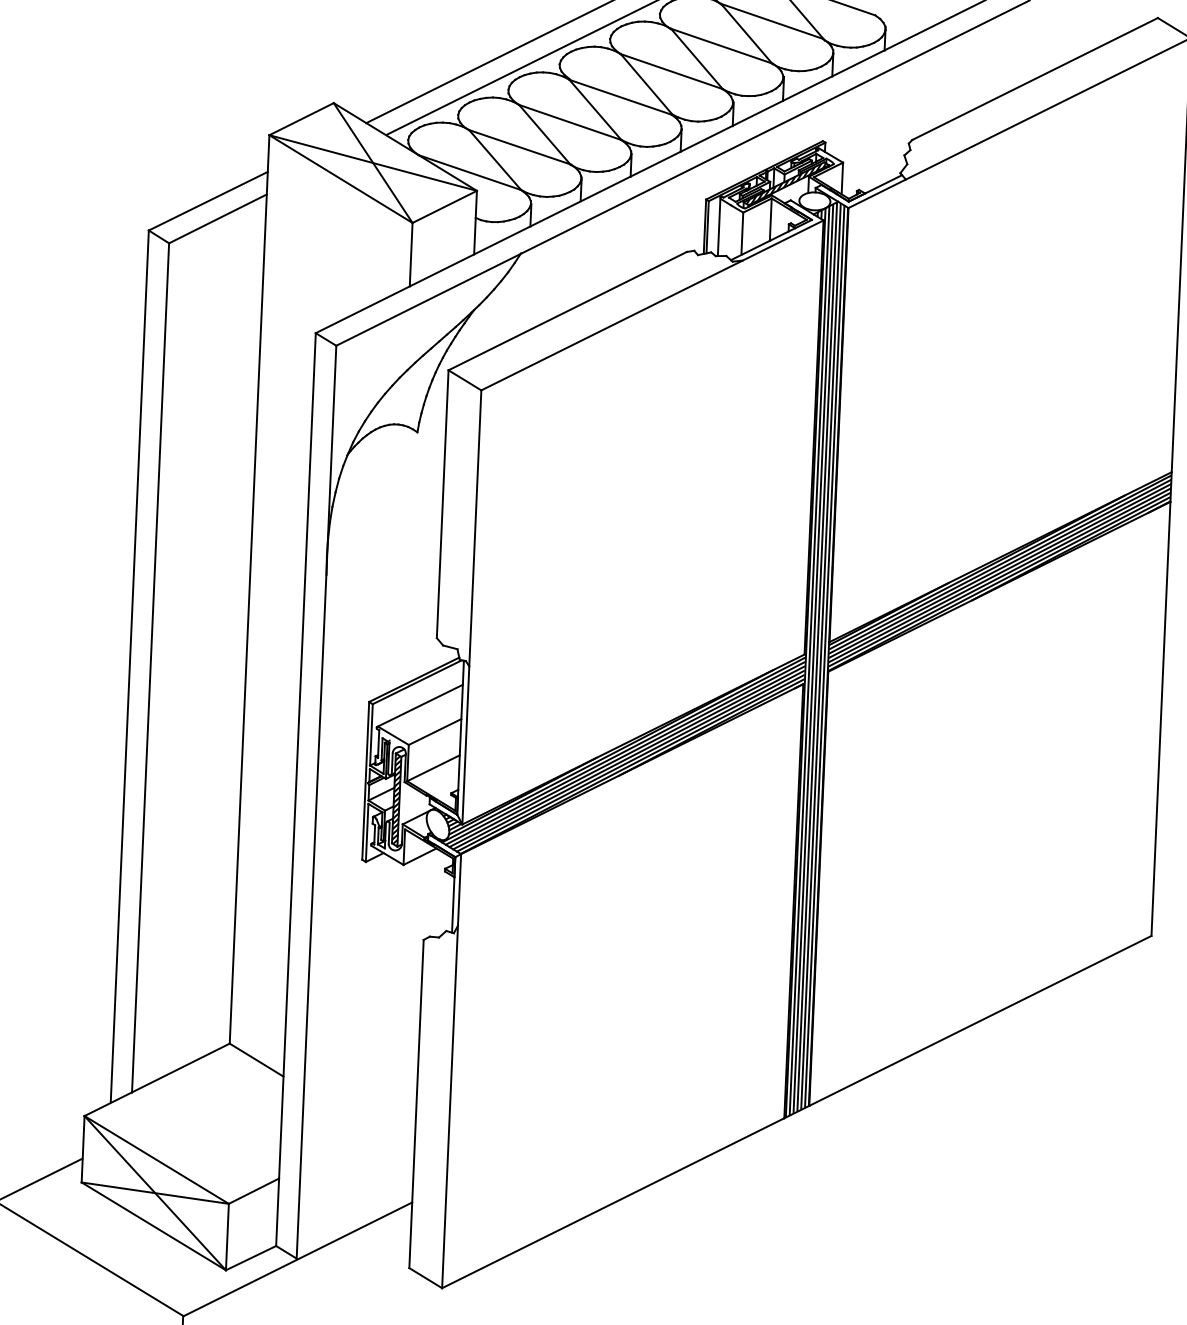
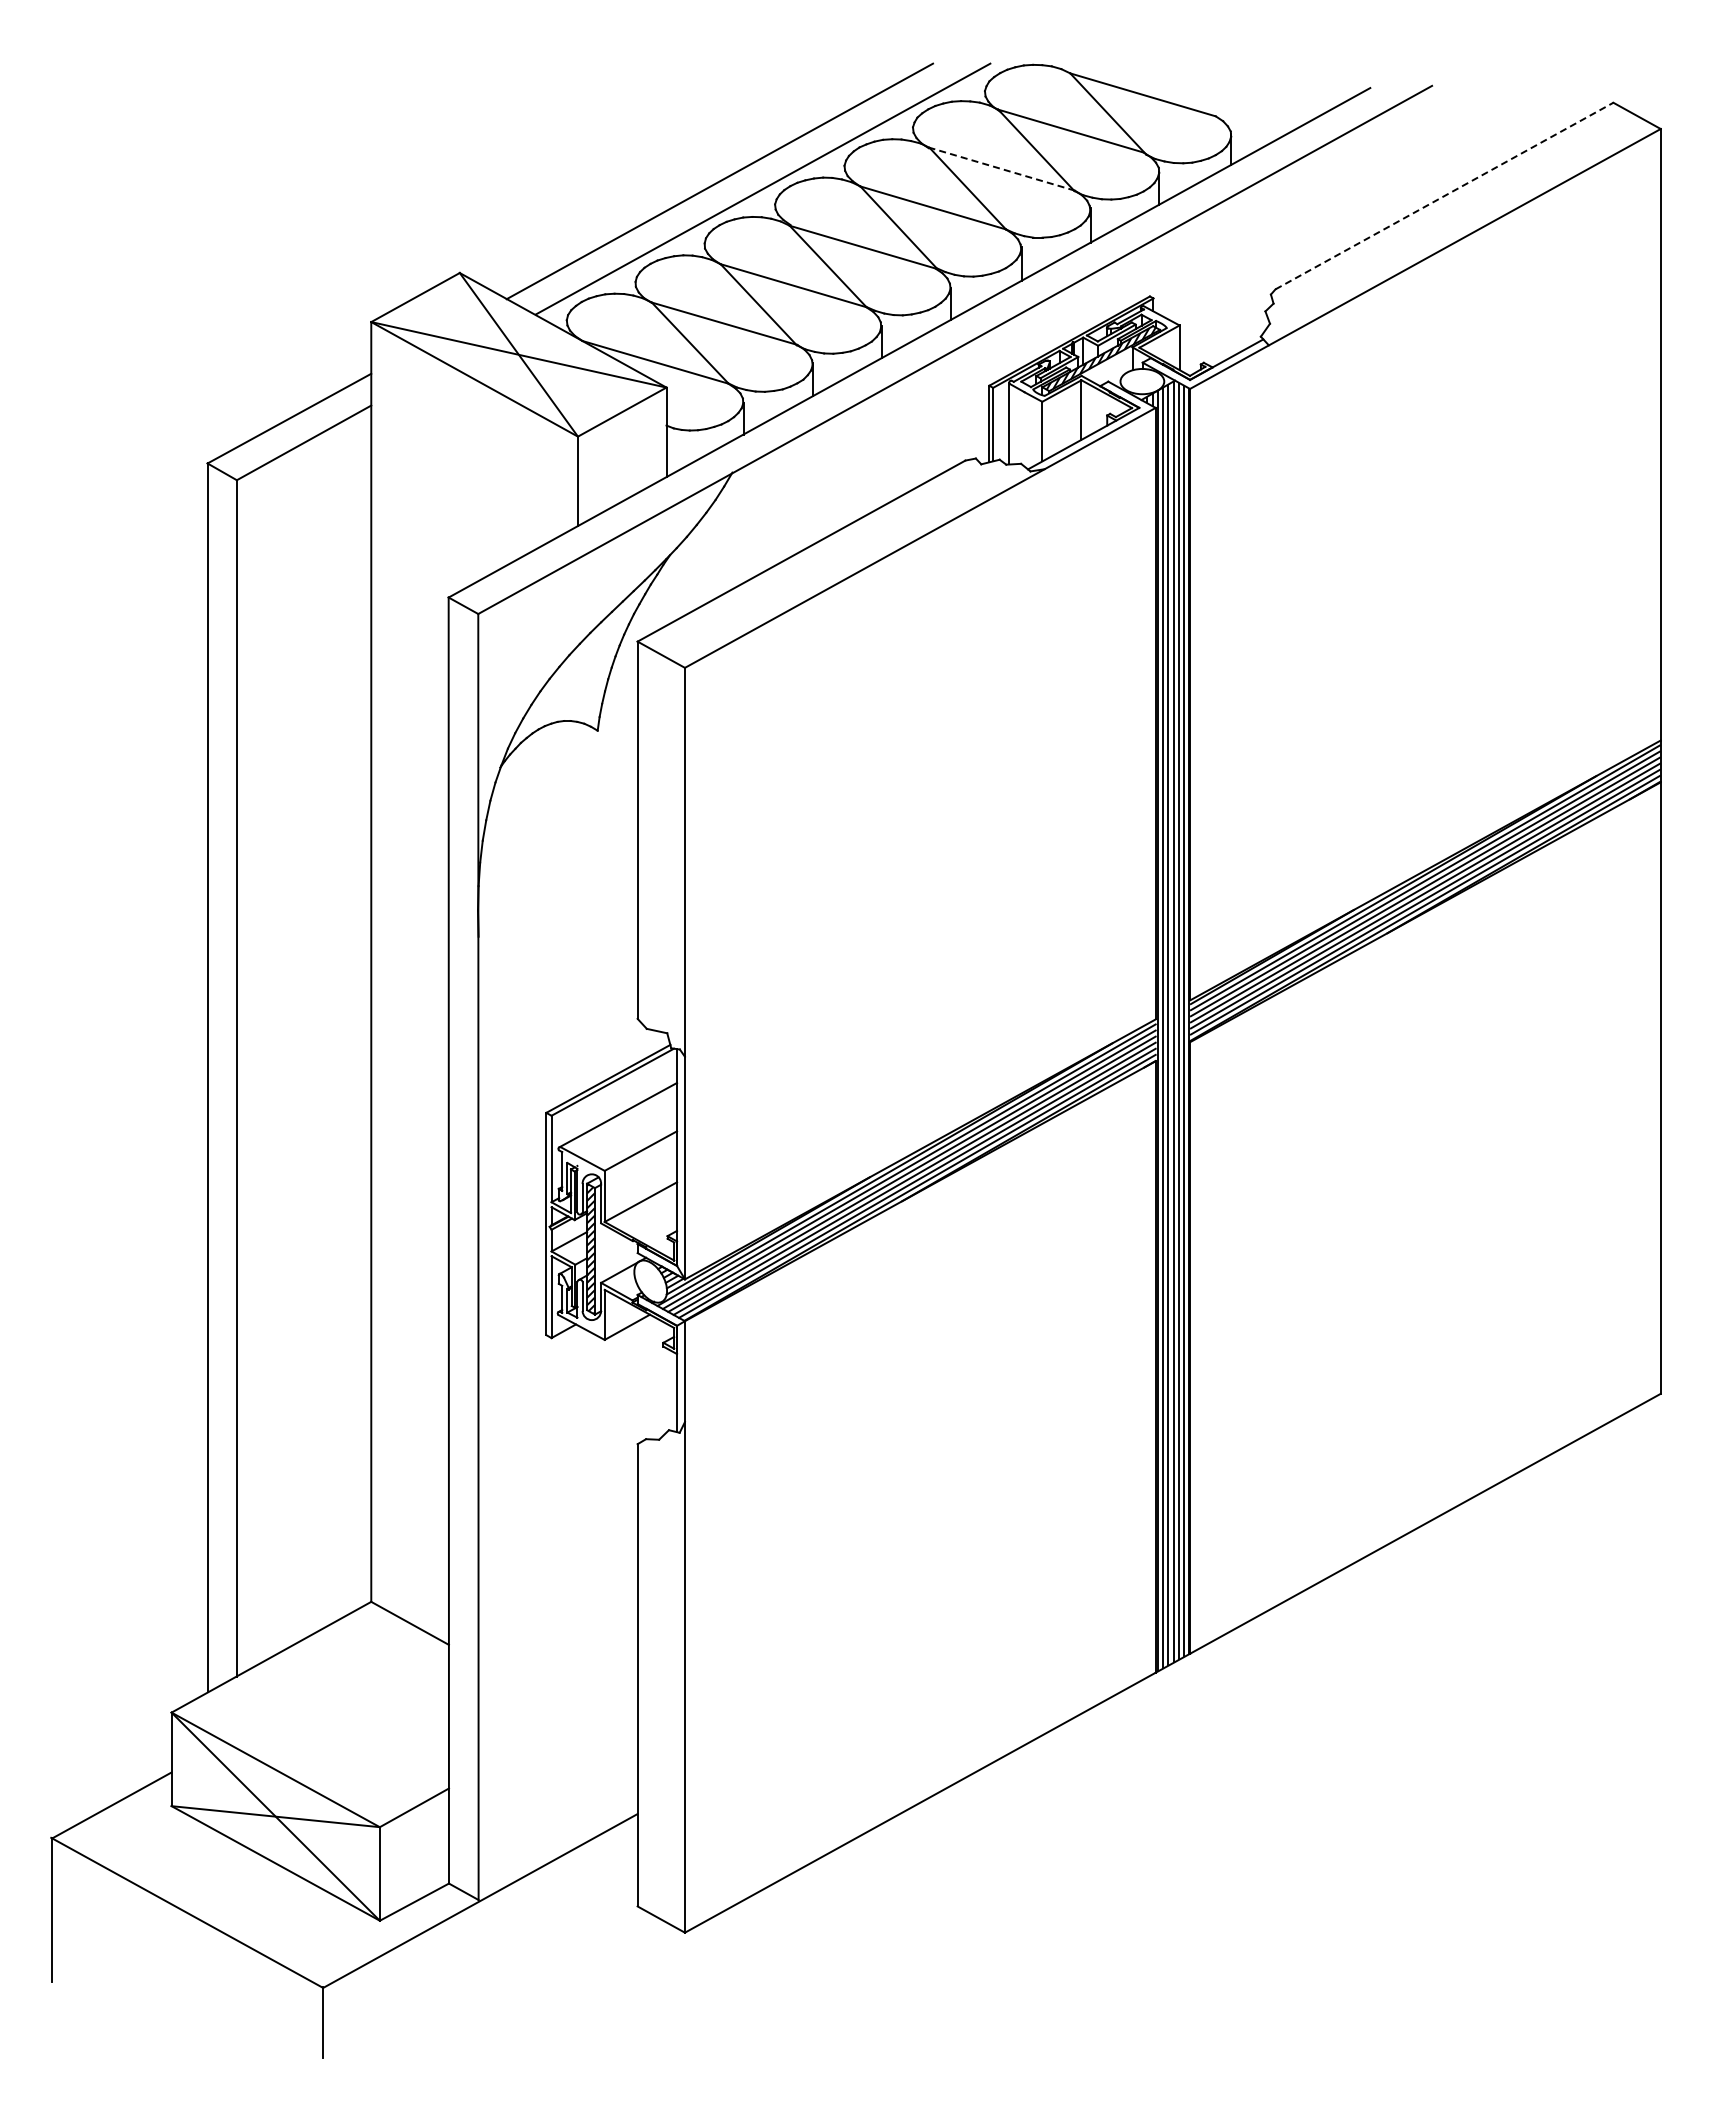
line: (722, 46) -> (1002, 169), solid -> dashed
line: (1035, 78) -> (1444, 195), solid -> dashed

